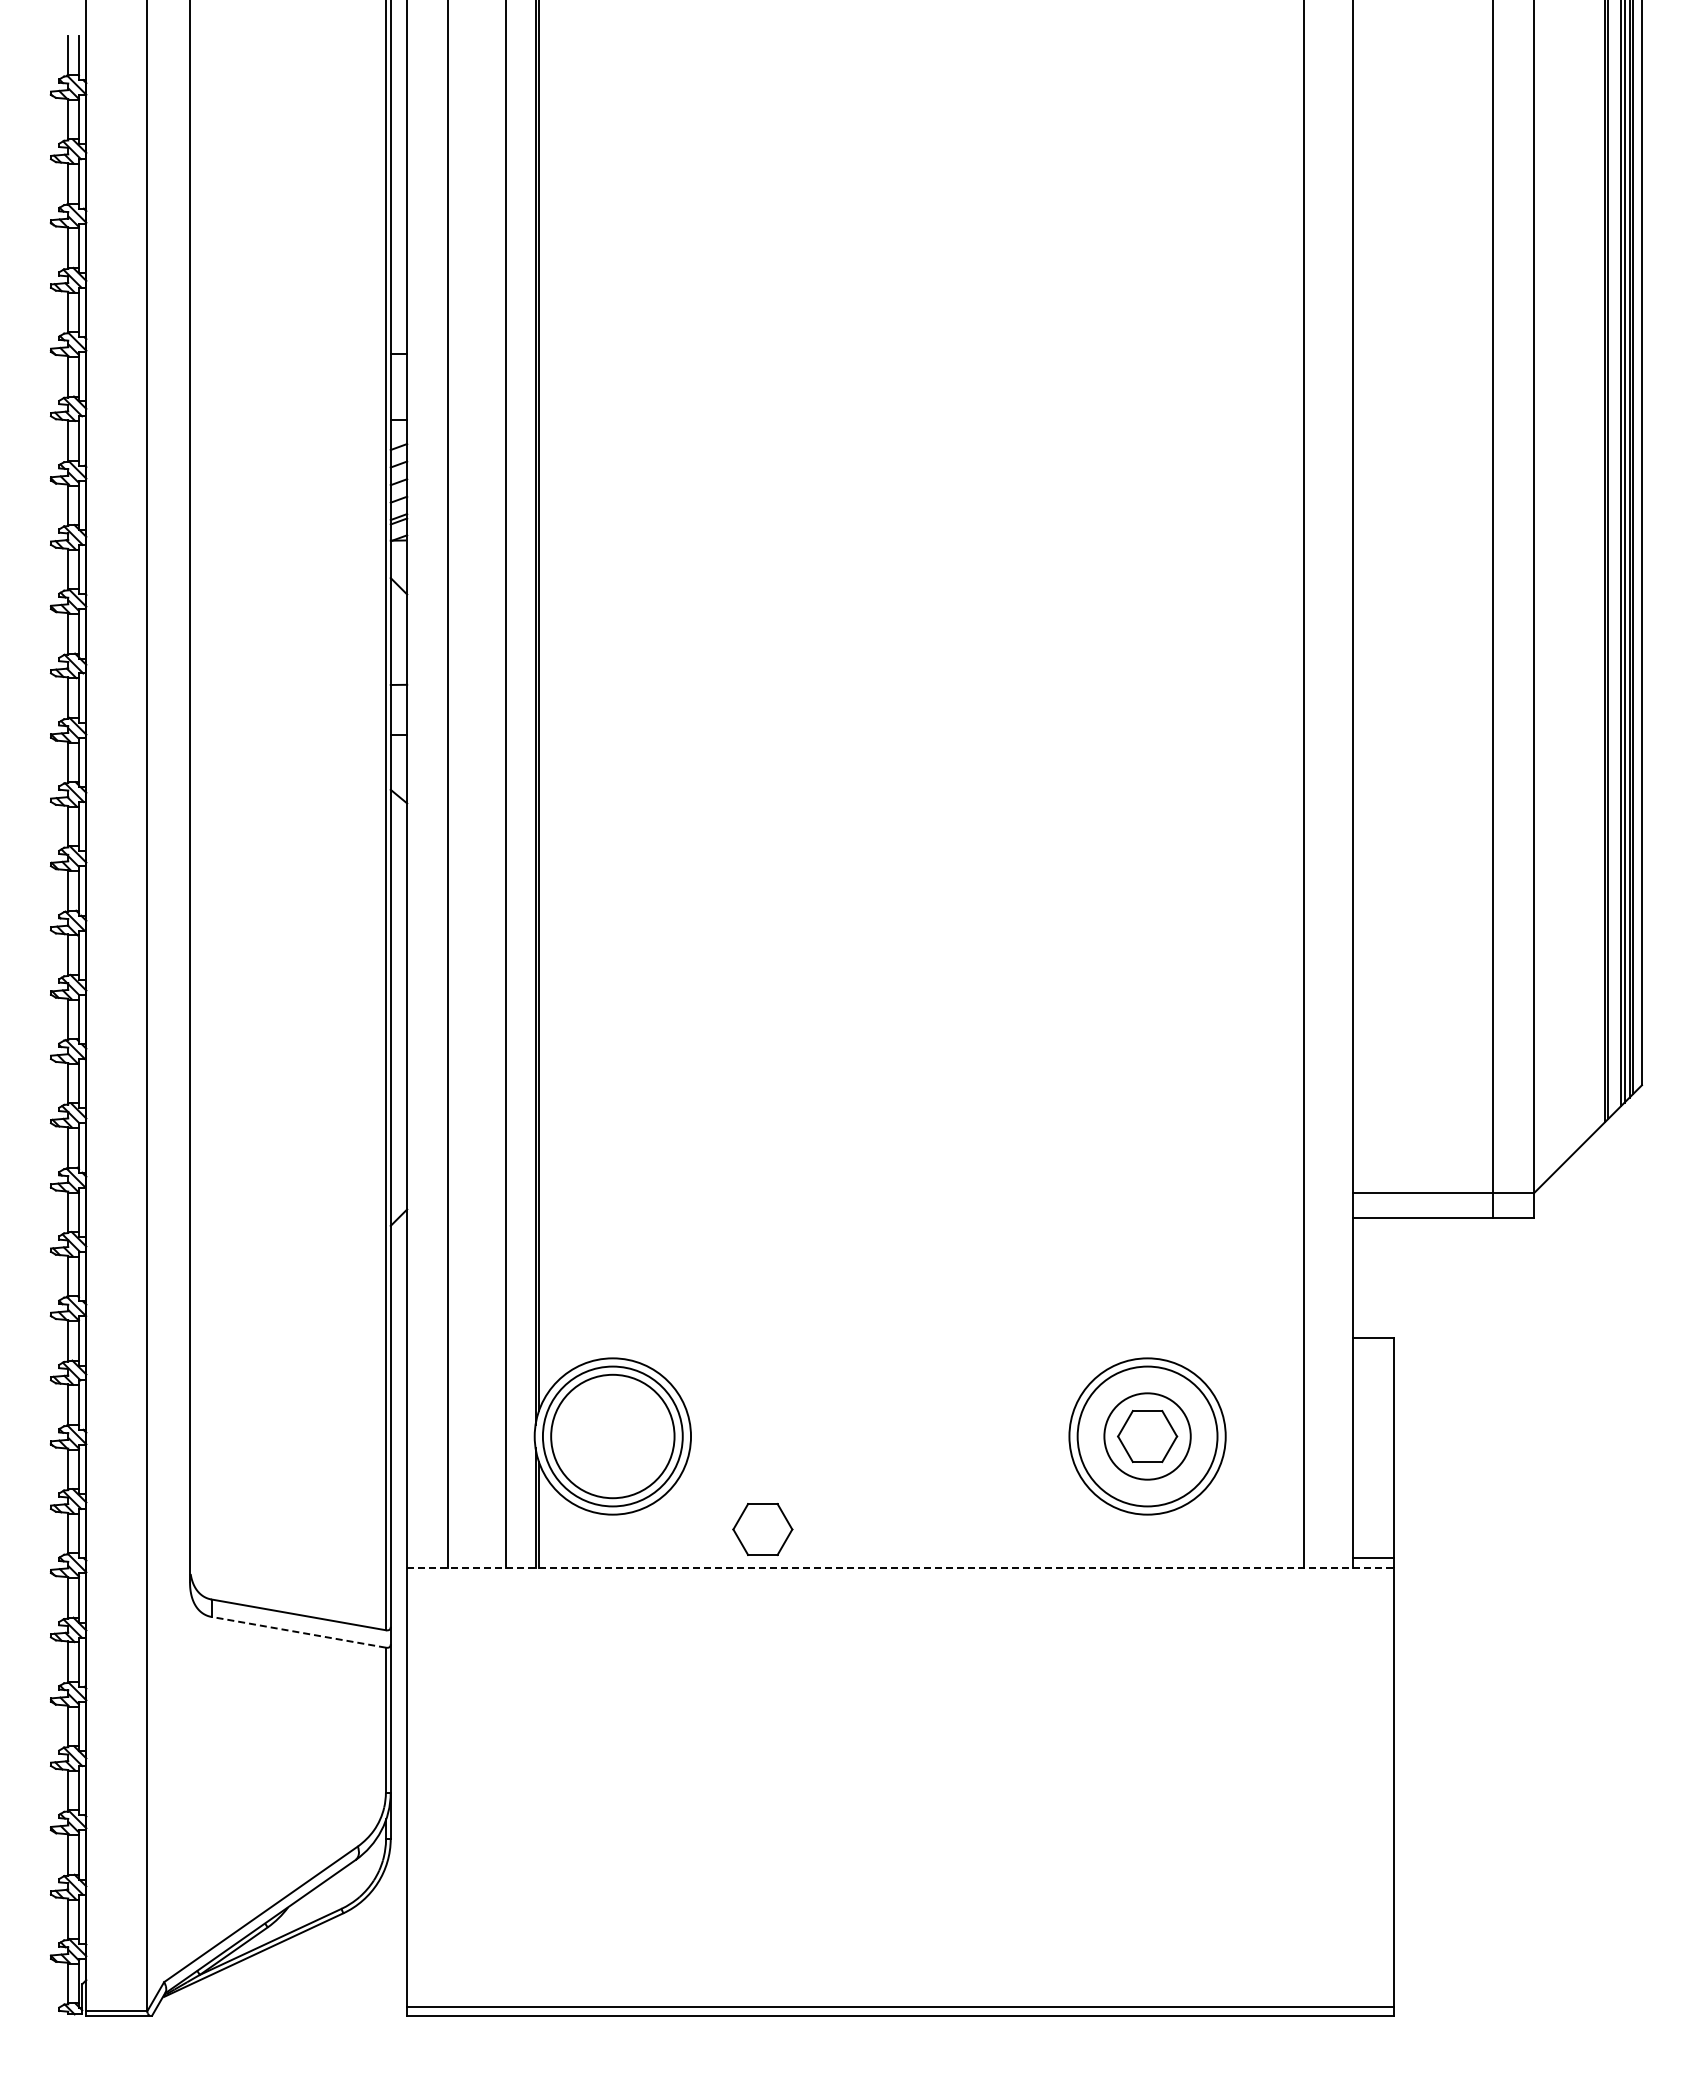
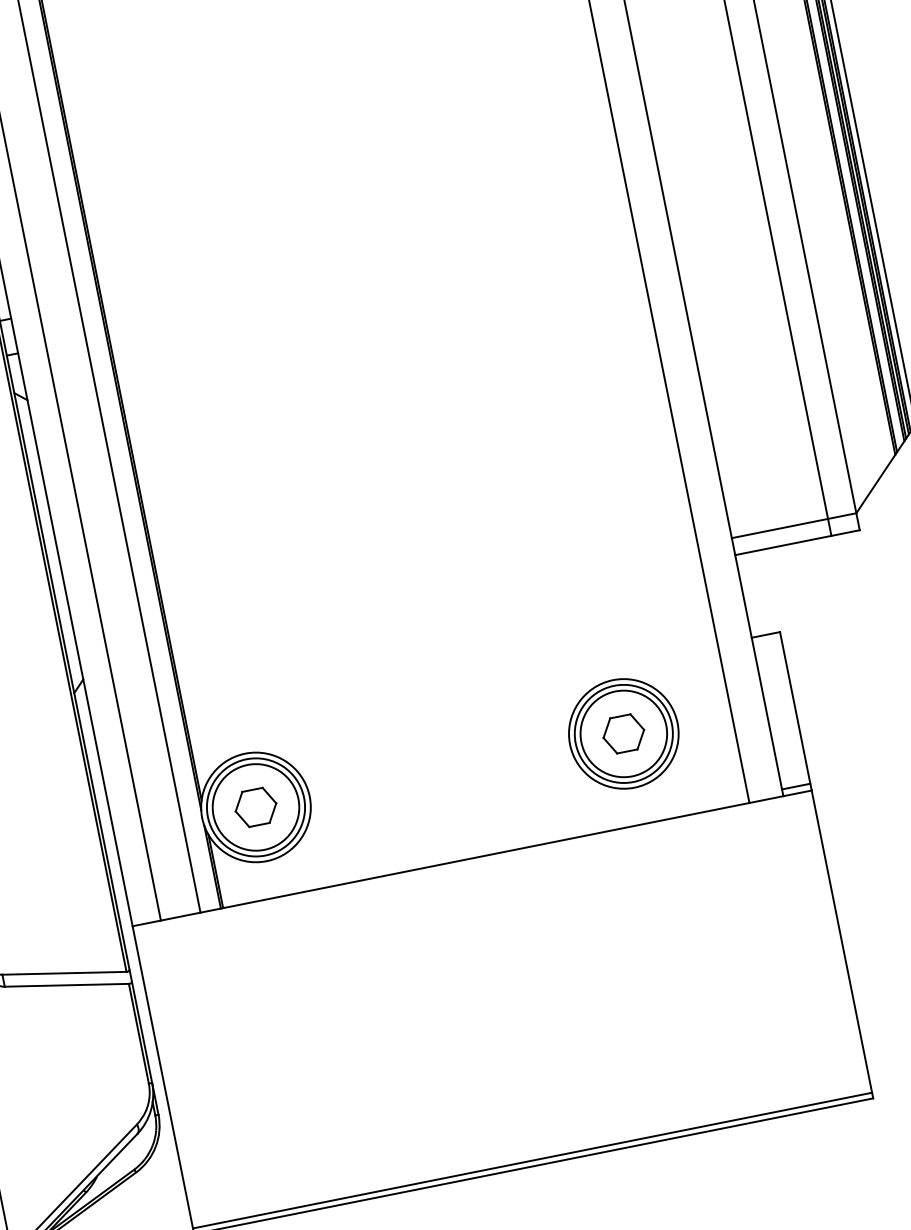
circle: (1147, 1436) -> (623, 733), size x1.43
part: (762, 1529) -> (255, 807), moved
line: (900, 1568) -> (472, 858), dashed -> solid
line: (298, 1632) -> (66, 985), dashed -> solid

